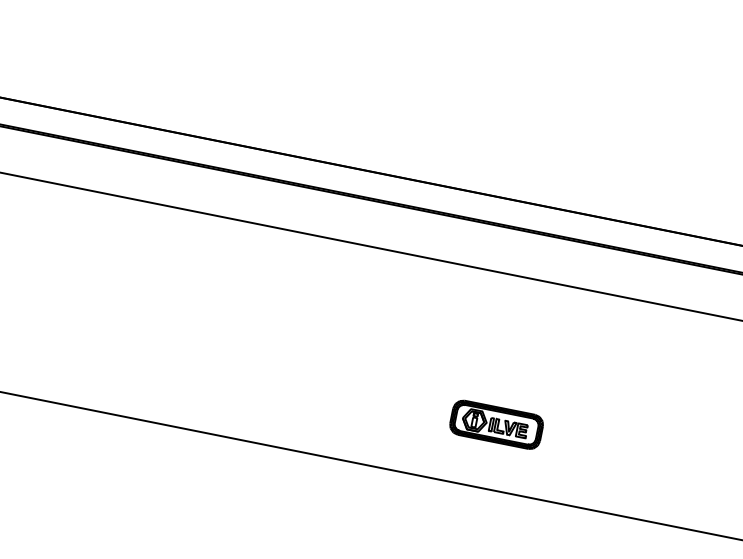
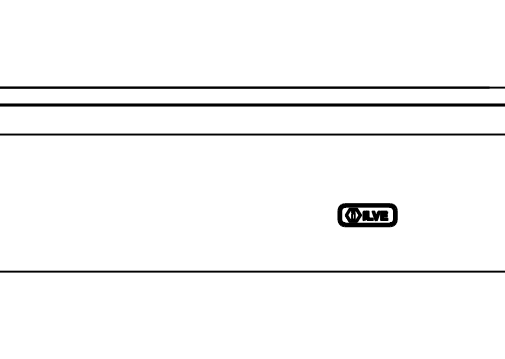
part: (496, 425) -> (367, 215), moved

